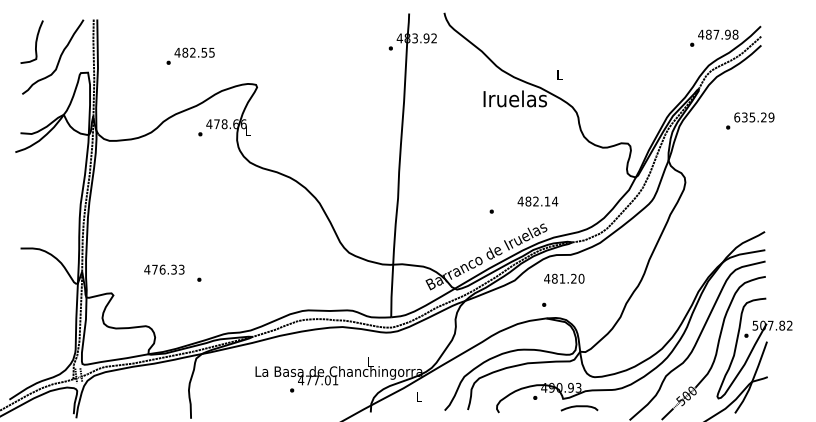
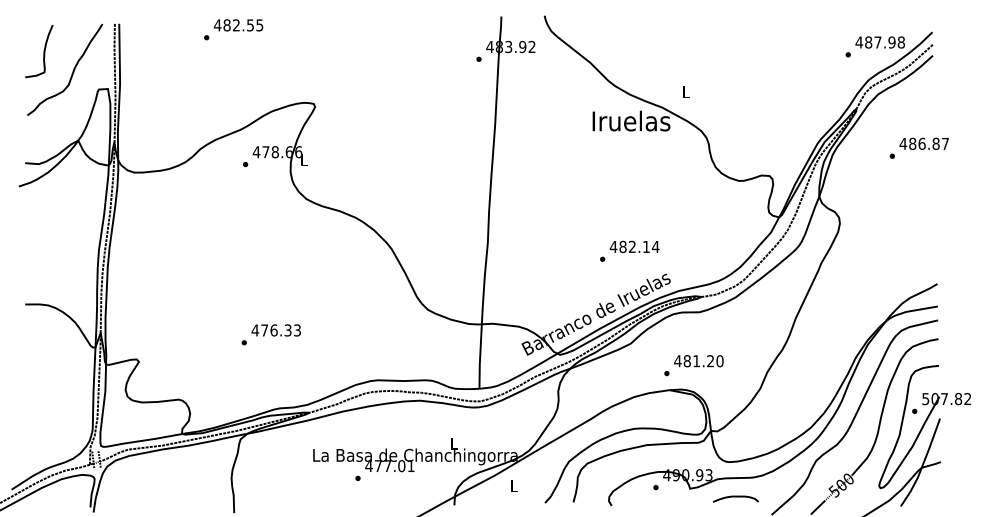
text: (190, 55) -> (233, 28), moved
text: (754, 117) -> (924, 143), 635.29 -> 486.87
text: (537, 201) -> (634, 246), moved
text: (164, 269) -> (276, 330), moved
text: (564, 278) -> (699, 360), moved
curve: (579, 407) -> (735, 498), moved

